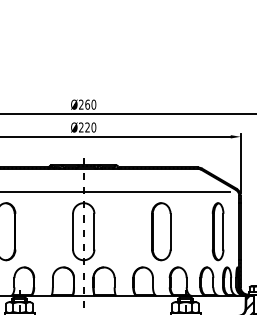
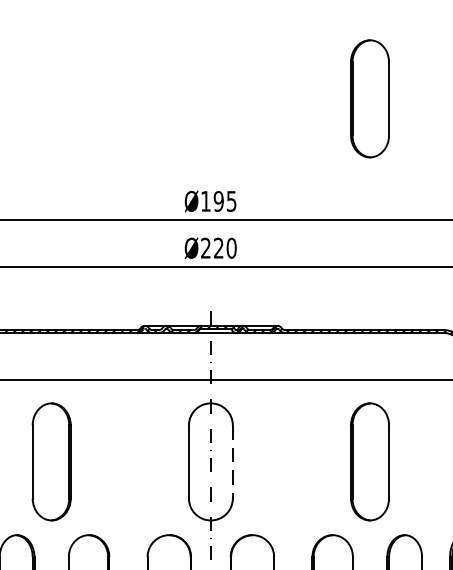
part: (161, 54) -> (370, 98), added
text: (87, 104) -> (218, 200), Ø260 -> Ø195
line: (94, 231) -> (232, 461), solid -> dashed

